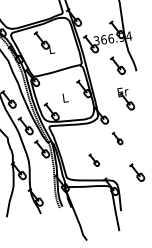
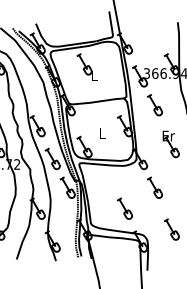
part: (117, 66) -> (154, 105), moved
part: (117, 138) -> (154, 187), size x1.43
part: (93, 160) -> (124, 208), size x1.43

